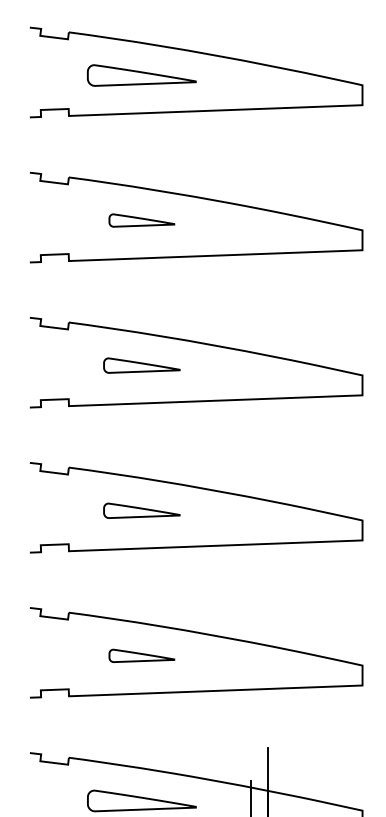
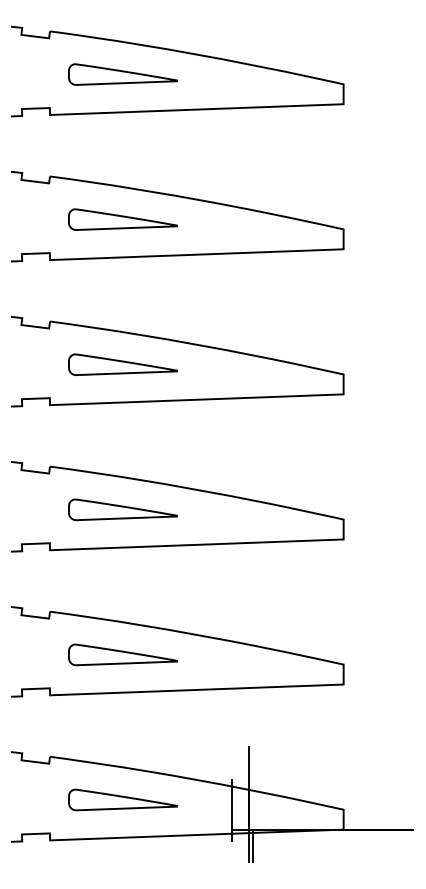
part: (141, 220) -> (122, 219), size x1.67
part: (141, 365) -> (122, 364), size x1.43
part: (141, 510) -> (122, 509), size x1.43
part: (141, 655) -> (122, 654), size x1.67

